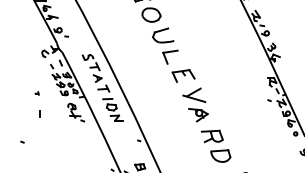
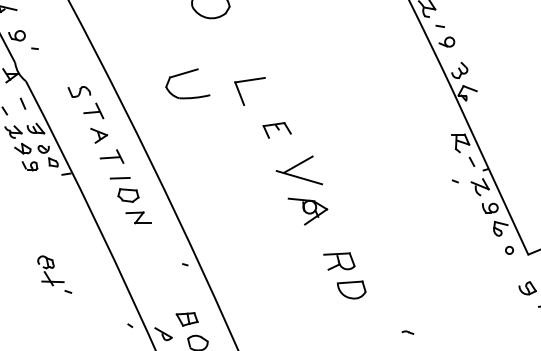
part: (163, 35) -> (187, 83), moved
part: (183, 75) -> (277, 129), size x0.6
part: (75, 112) -> (53, 274), moved
part: (216, 145) -> (345, 274), size x0.7

